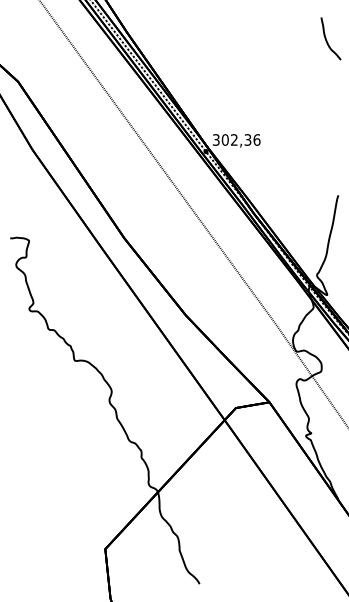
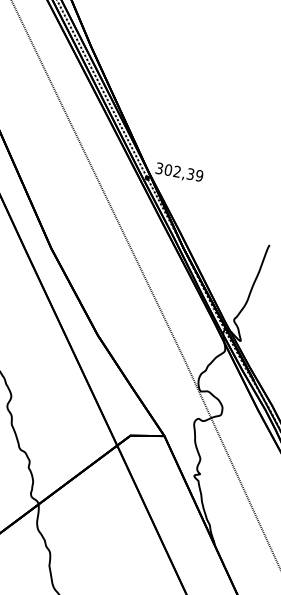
text: (256, 139) -> (199, 175), 302,36 -> 302,39

